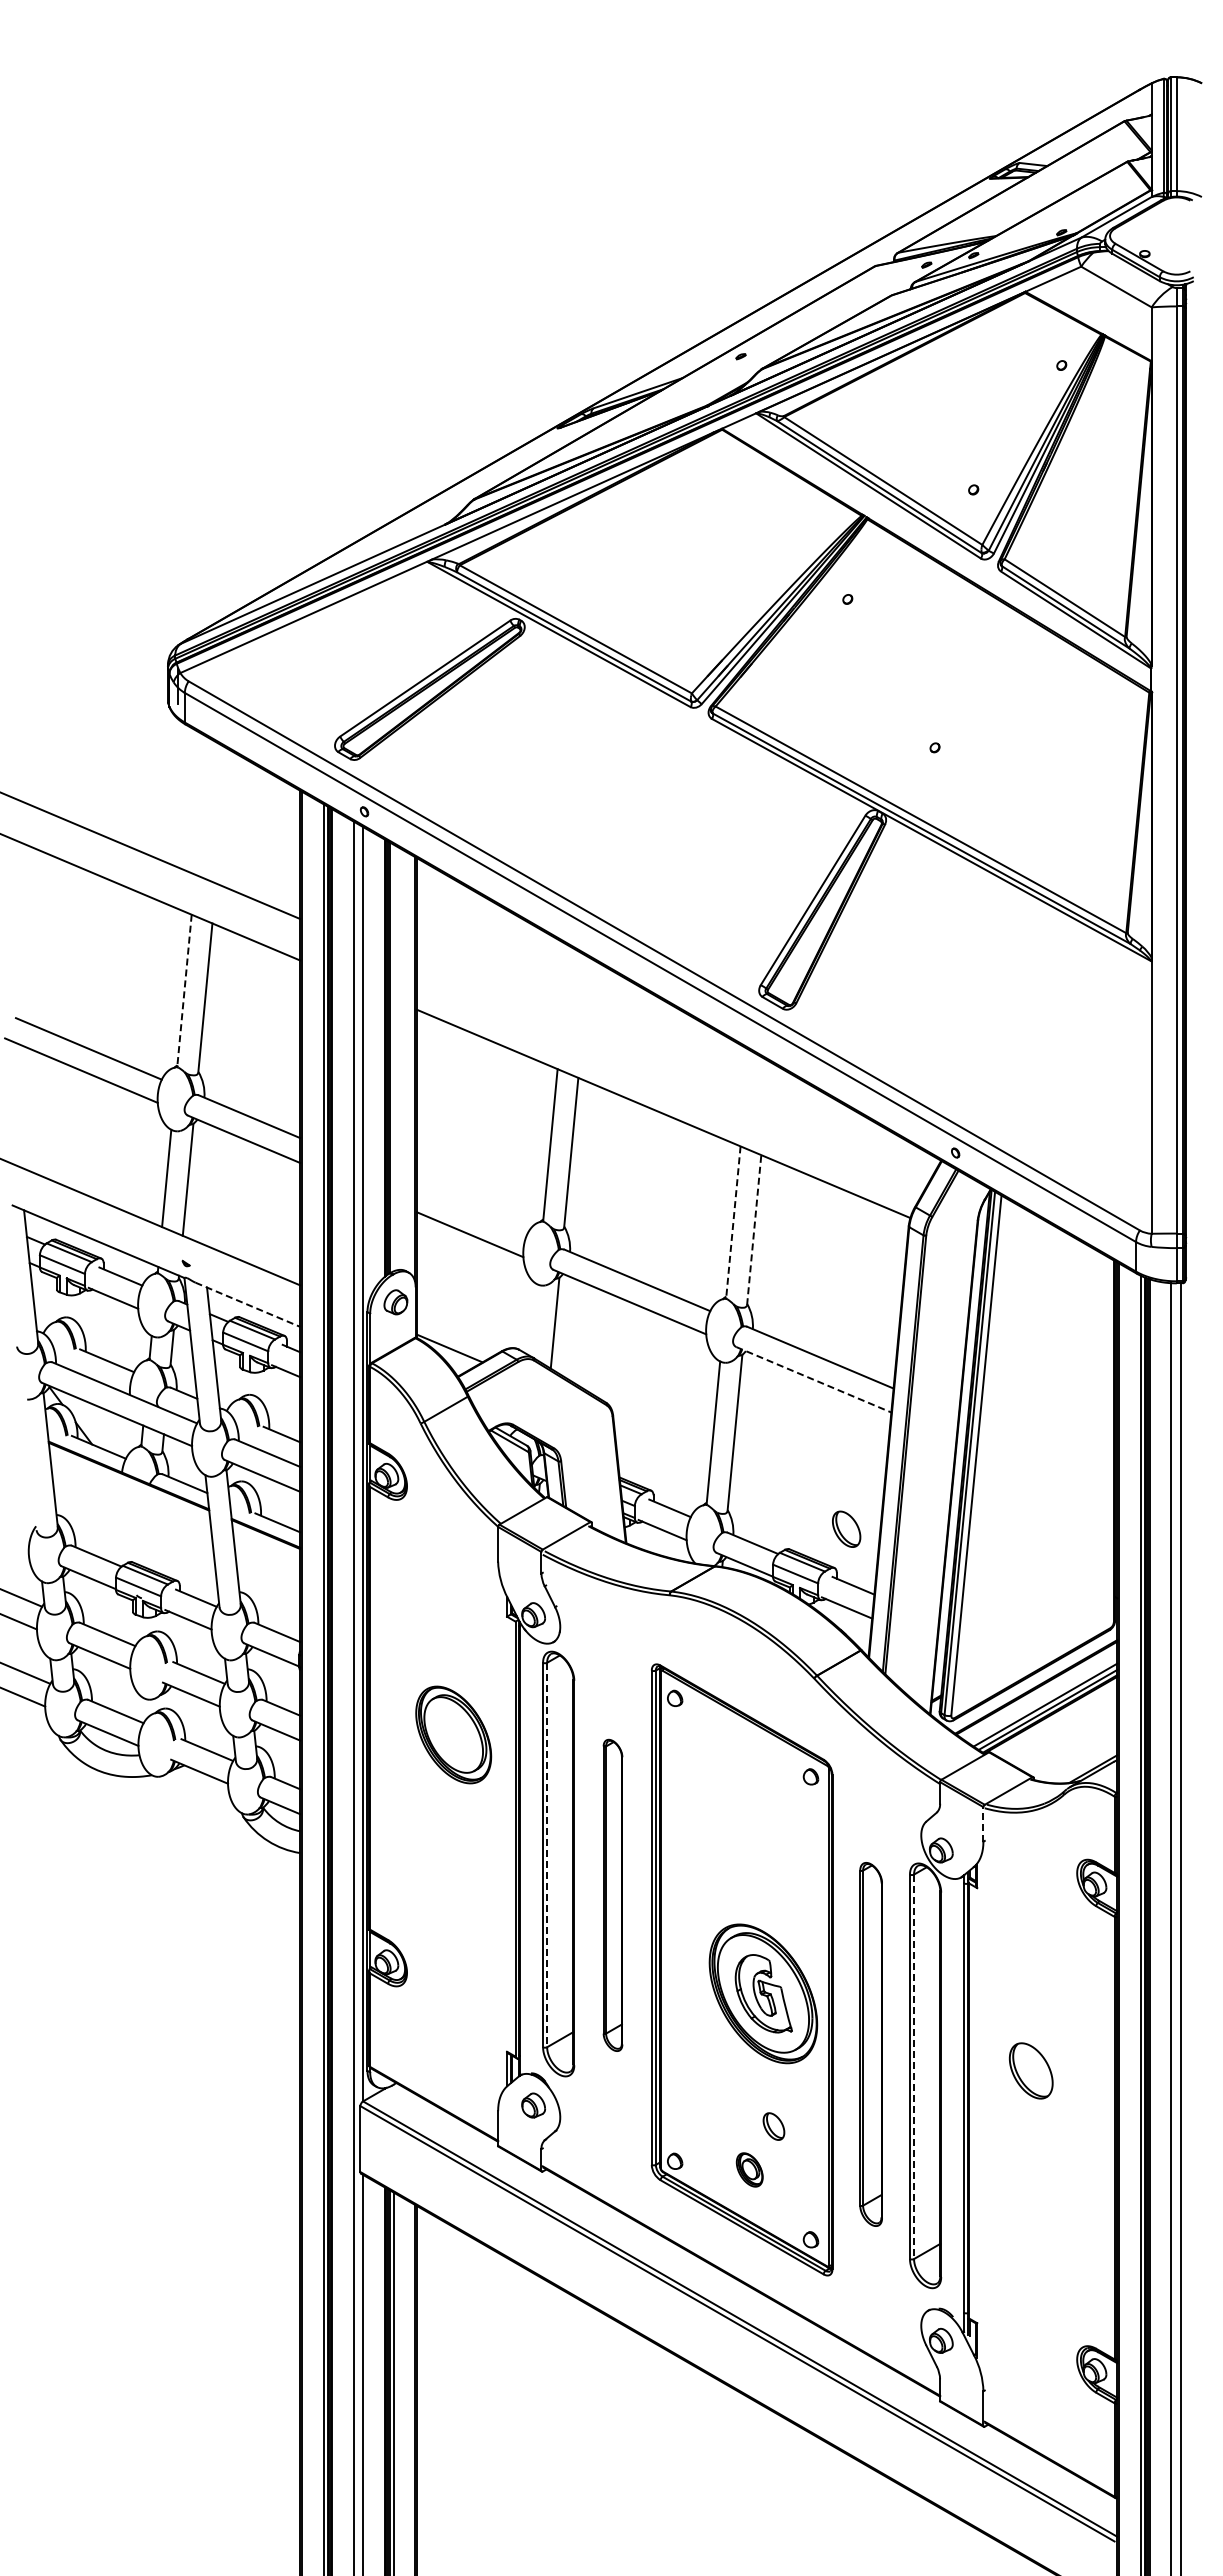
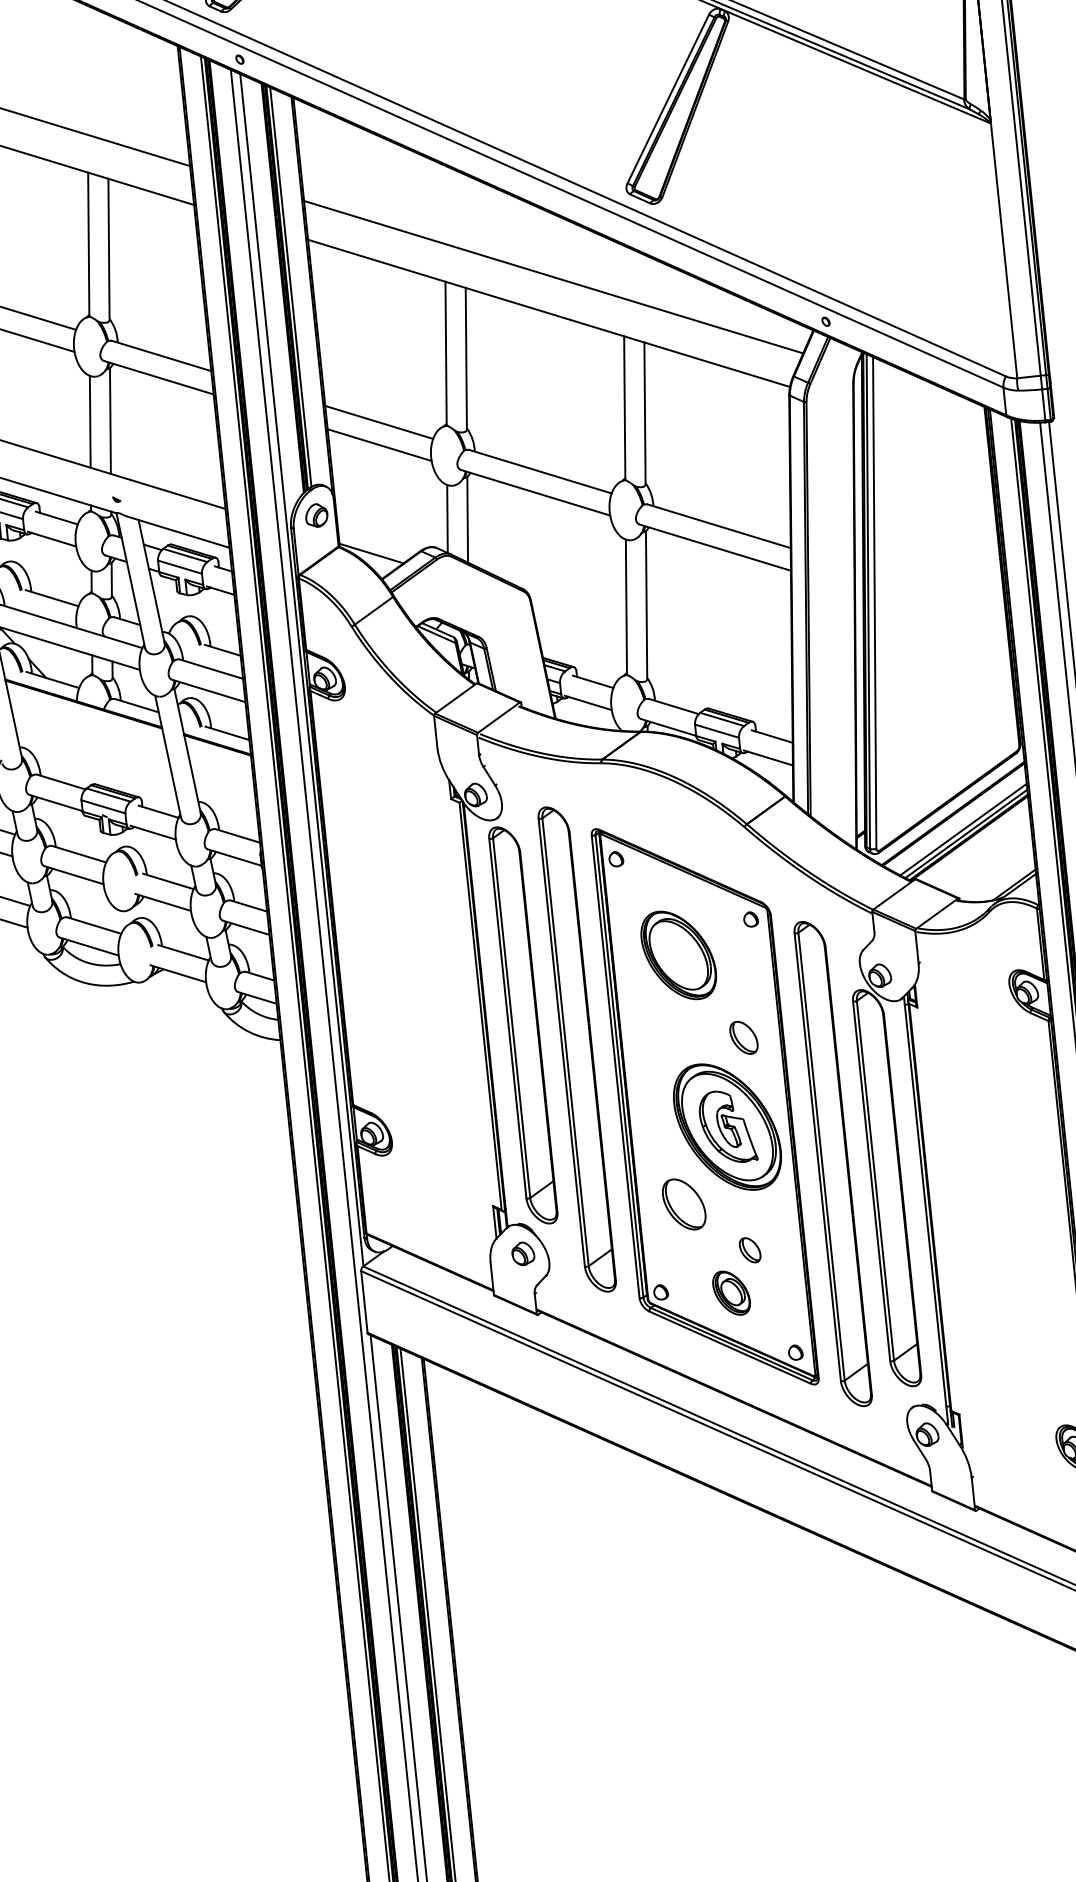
line: (184, 990) -> (88, 244), dashed -> solid
line: (393, 1057) -> (290, 286), added
line: (672, 1076) -> (553, 277), added
line: (471, 1210) -> (378, 422), added
line: (733, 1222) -> (624, 408), dashed -> solid
line: (754, 1229) -> (645, 412), dashed -> solid
line: (247, 1304) -> (178, 531), dashed -> solid
line: (533, 1320) -> (447, 519), added
line: (814, 1379) -> (715, 547), dashed -> solid
part: (846, 1528) -> (743, 1037), moved
part: (453, 1734) -> (678, 954), moved
line: (983, 1823) -> (916, 946), dashed -> solid
line: (547, 1855) -> (512, 1018), dashed -> solid
part: (612, 1895) -> (576, 1049), size x1.67
part: (870, 2044) -> (832, 1164), size x1.43
line: (914, 2067) -> (875, 1181), dashed -> solid
part: (1030, 2070) -> (683, 1204), moved
part: (749, 2169) -> (731, 1292), size x1.43

